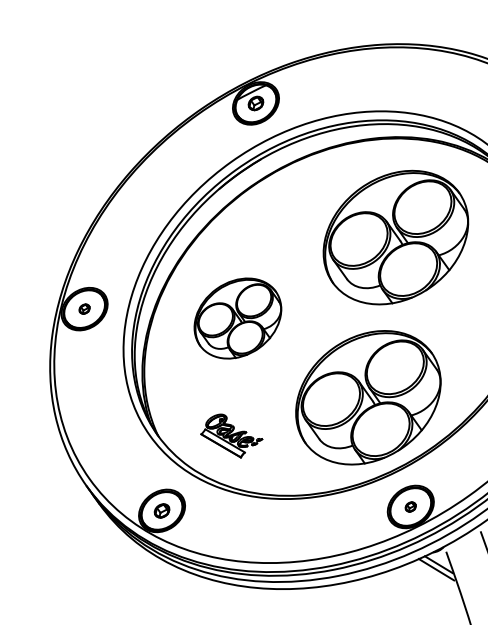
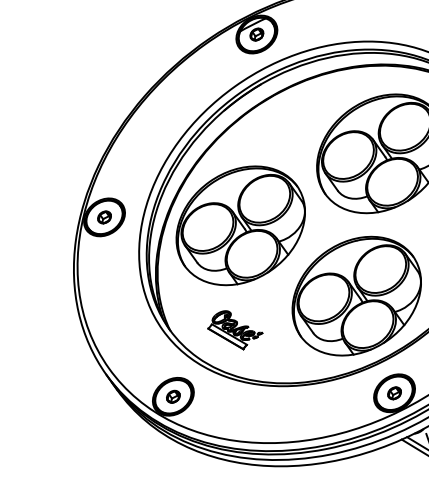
part: (84, 308) -> (104, 216), size x1.43
part: (237, 318) -> (240, 225), size x1.67
part: (410, 506) -> (394, 392), size x1.43

